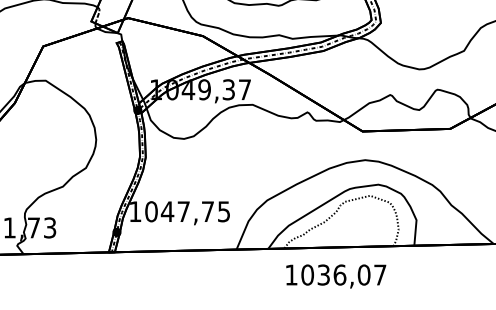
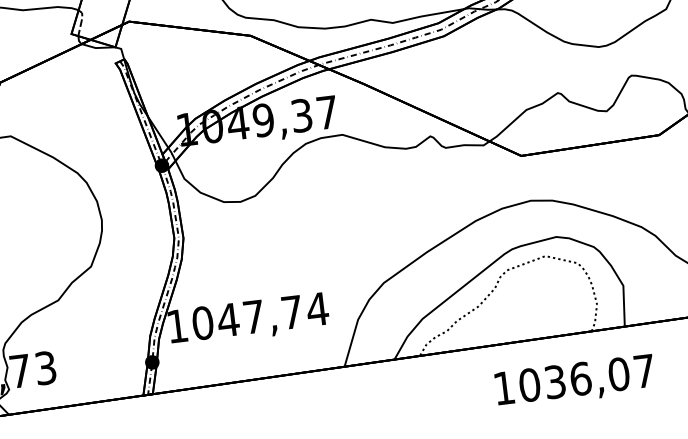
text: (223, 211) -> (316, 309), 1047,75 -> 1047,74
text: (336, 276) -> (575, 381), moved

